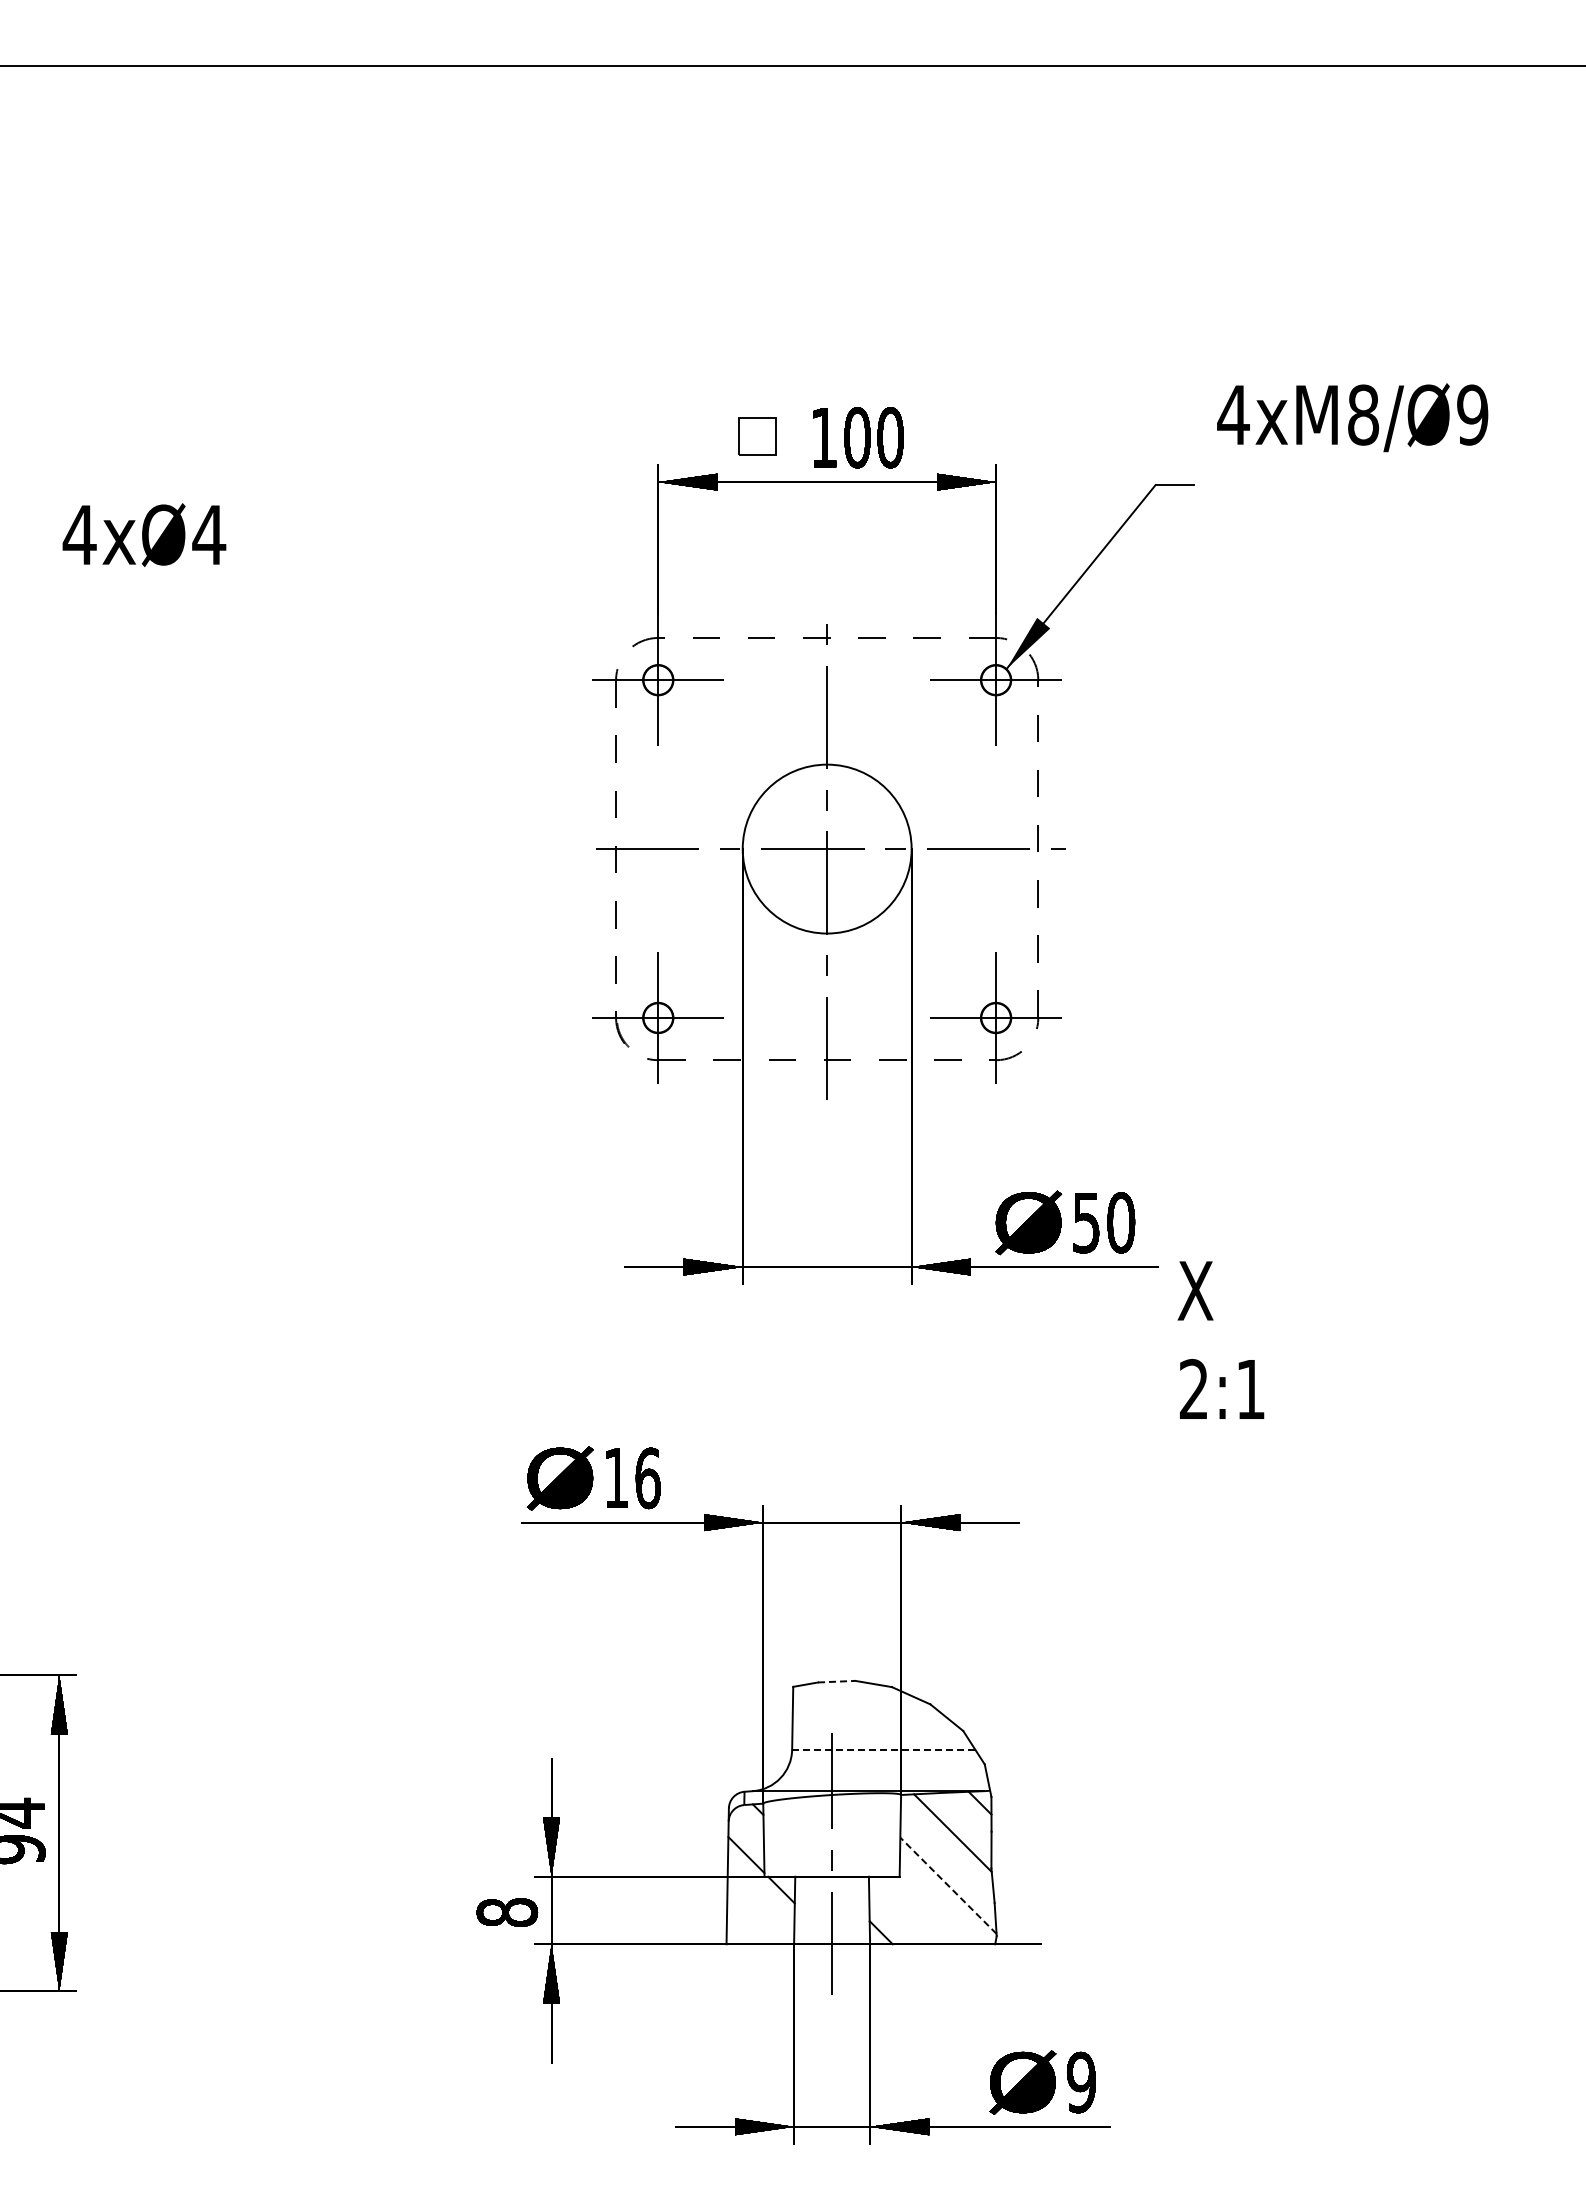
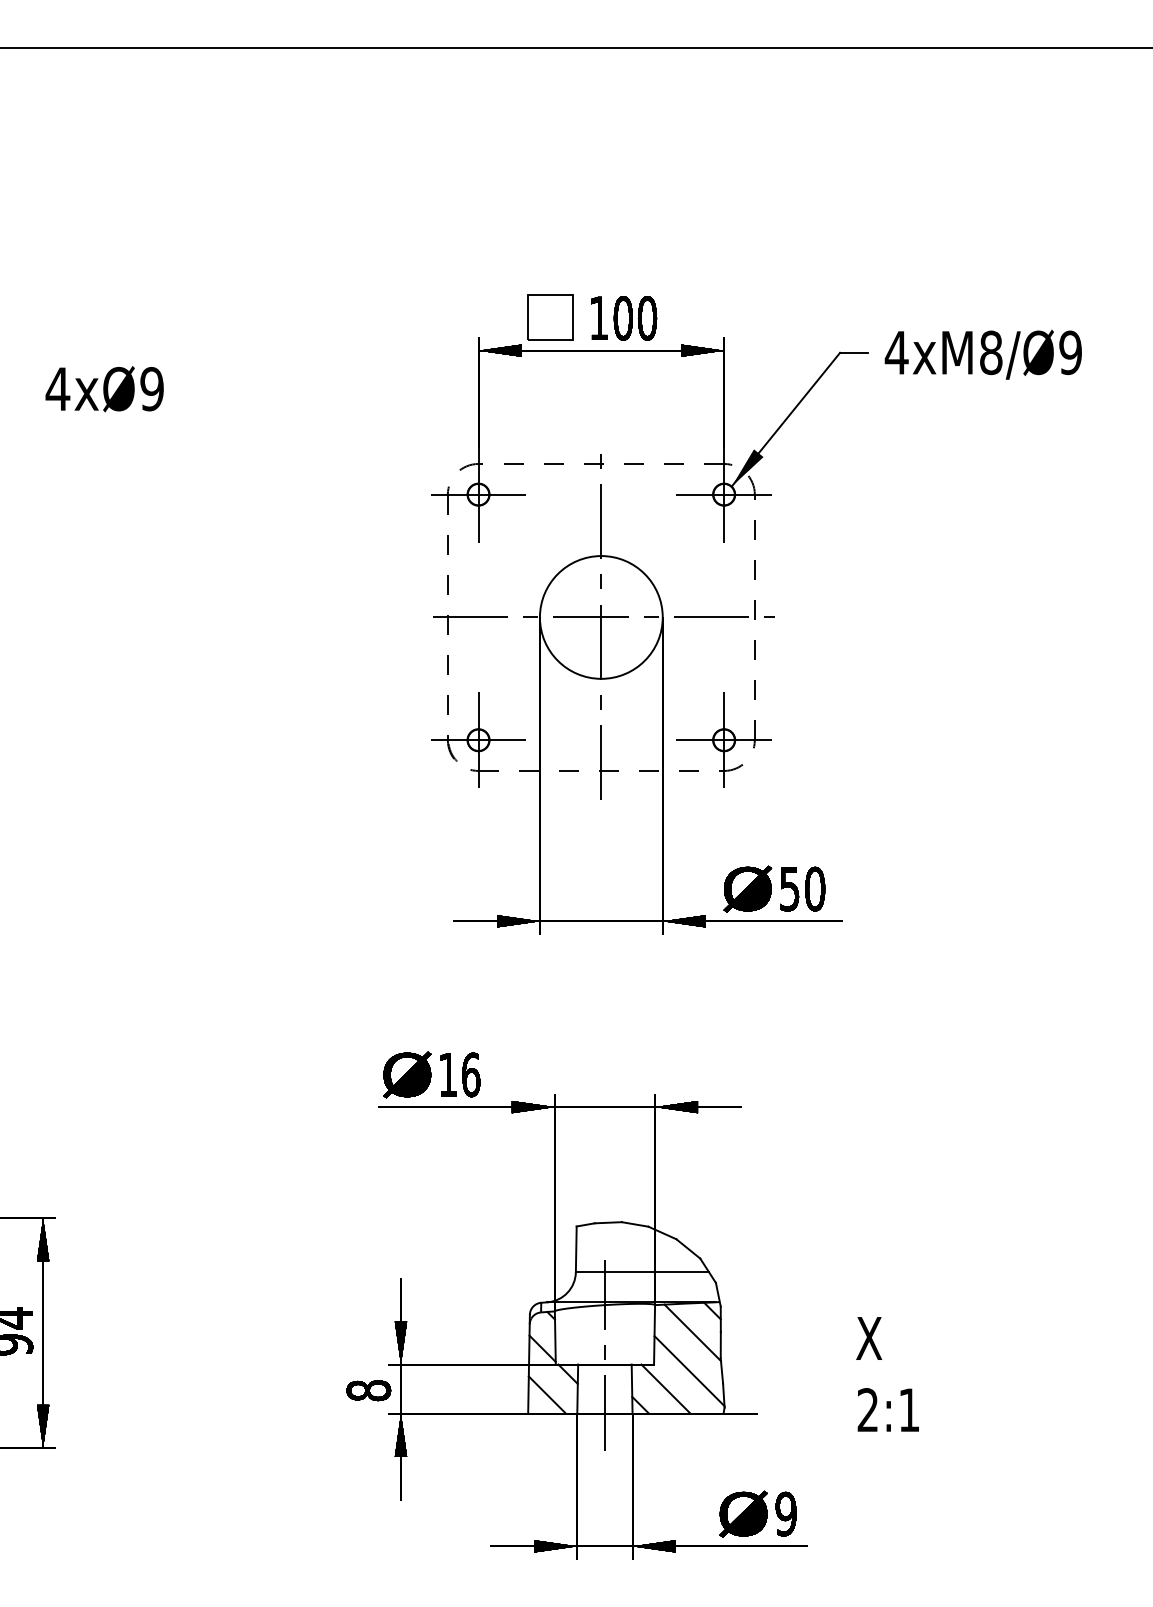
text: (1352, 417) -> (983, 354), moved
part: (757, 436) -> (550, 317), size x1.67
text: (209, 534) -> (152, 388), 4xØ4 -> 4xØ9
text: (1220, 1339) -> (887, 1373), moved
line: (836, 1681) -> (608, 1222), dashed -> solid
line: (883, 1749) -> (642, 1272), dashed -> solid
line: (948, 1885) -> (689, 1370), dashed -> solid
line: (915, 1910) -> (665, 1389), added
line: (752, 1918) -> (547, 1394), added

